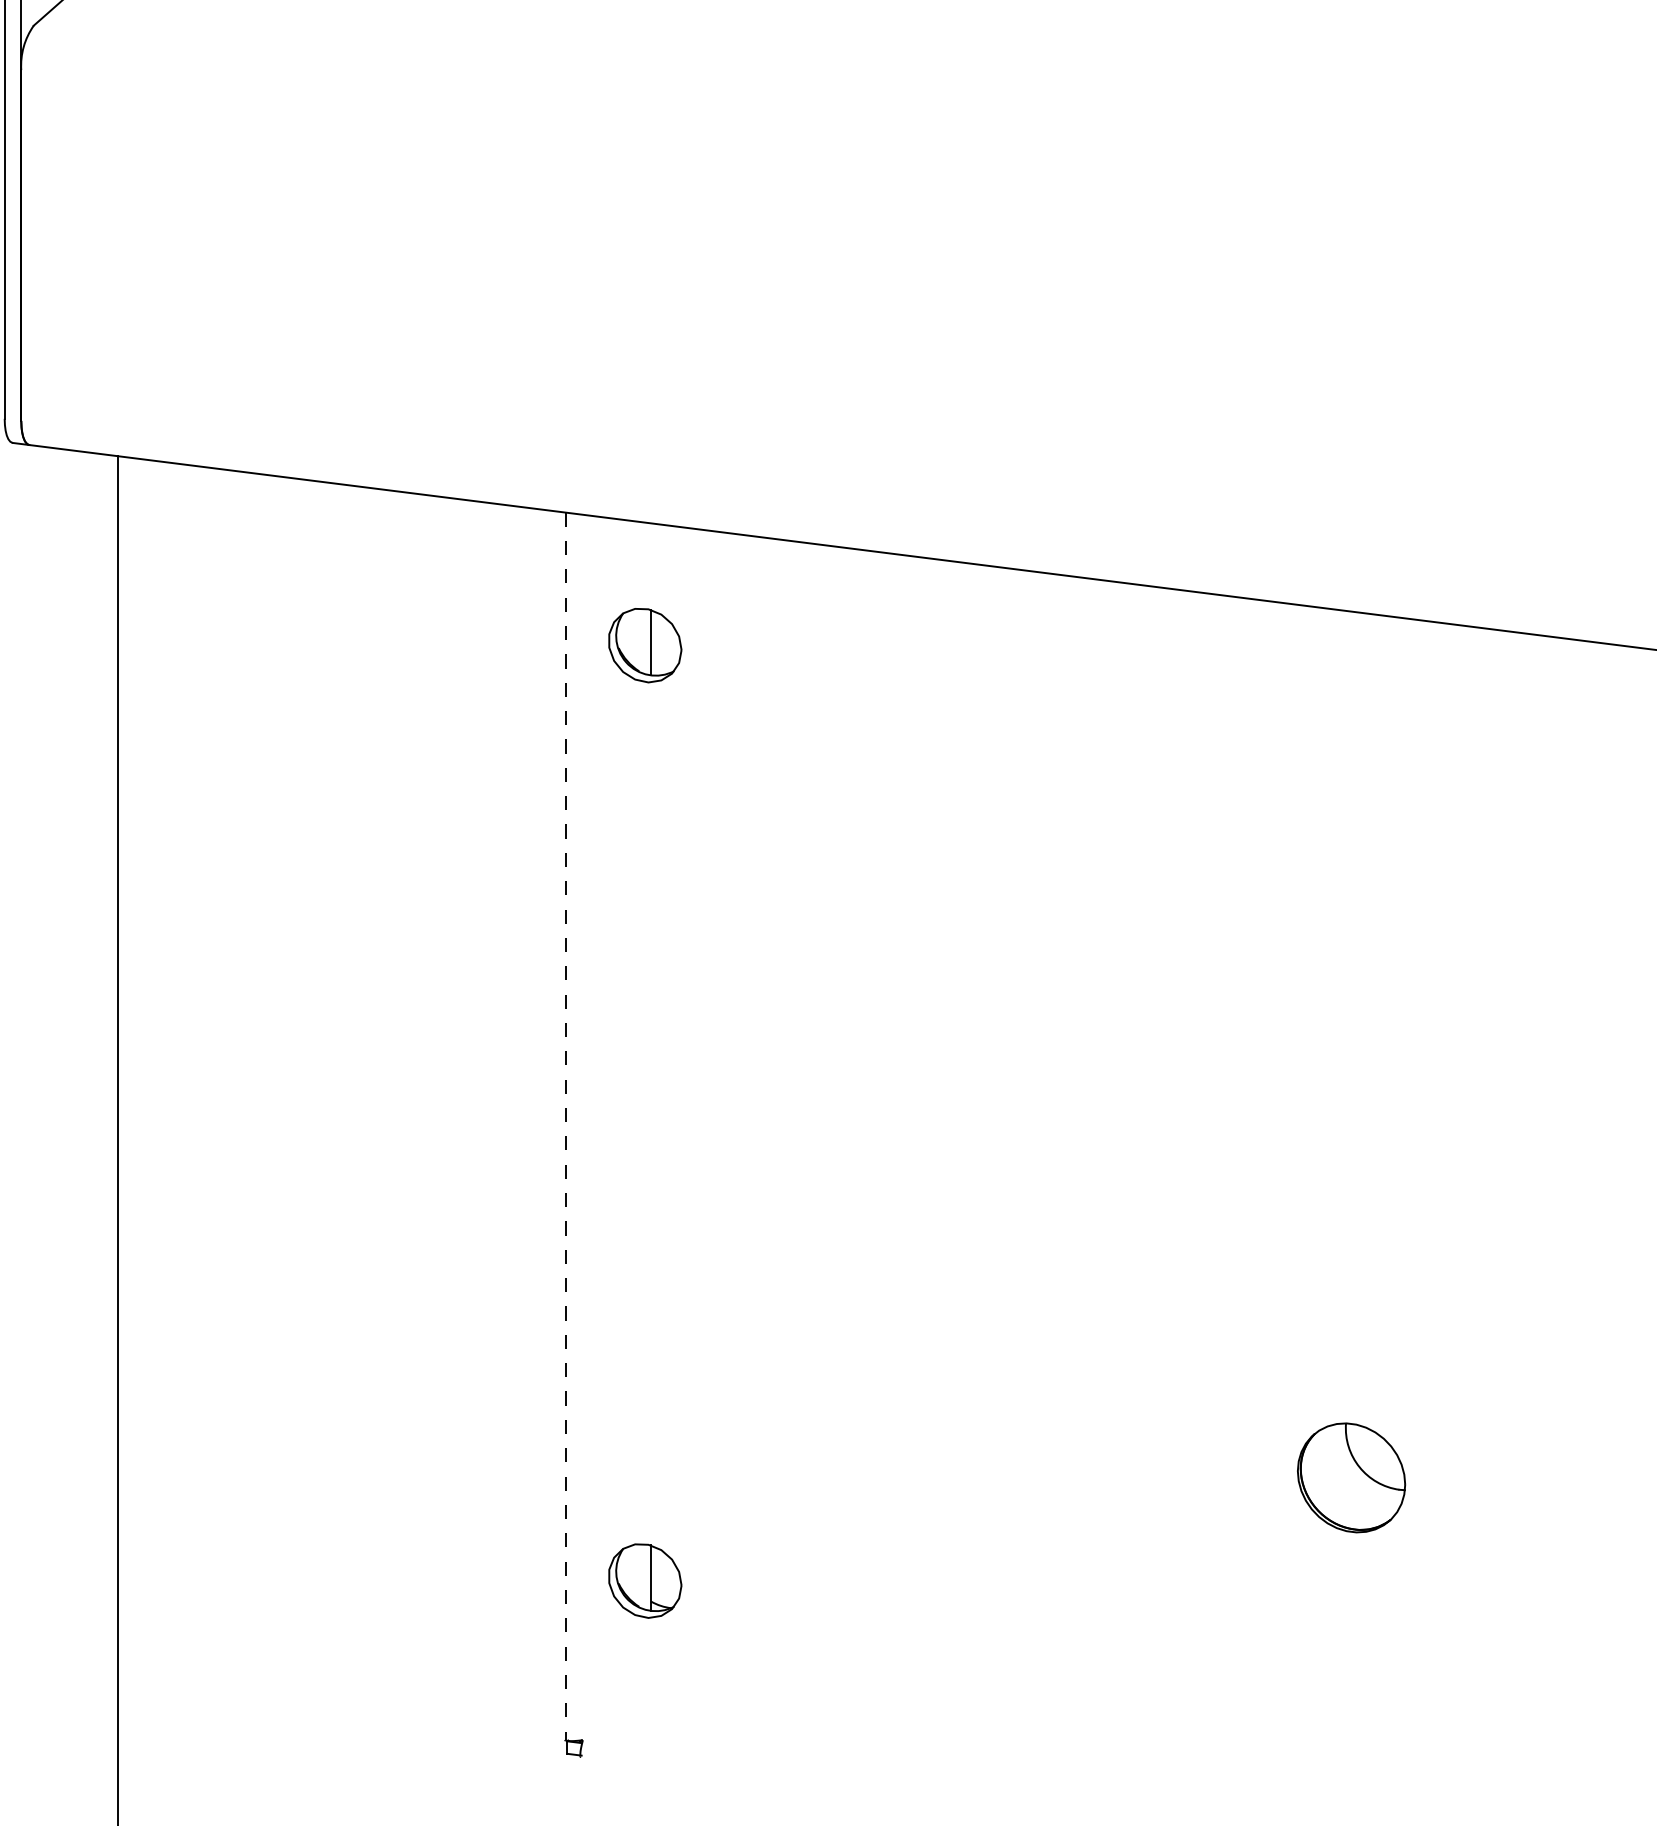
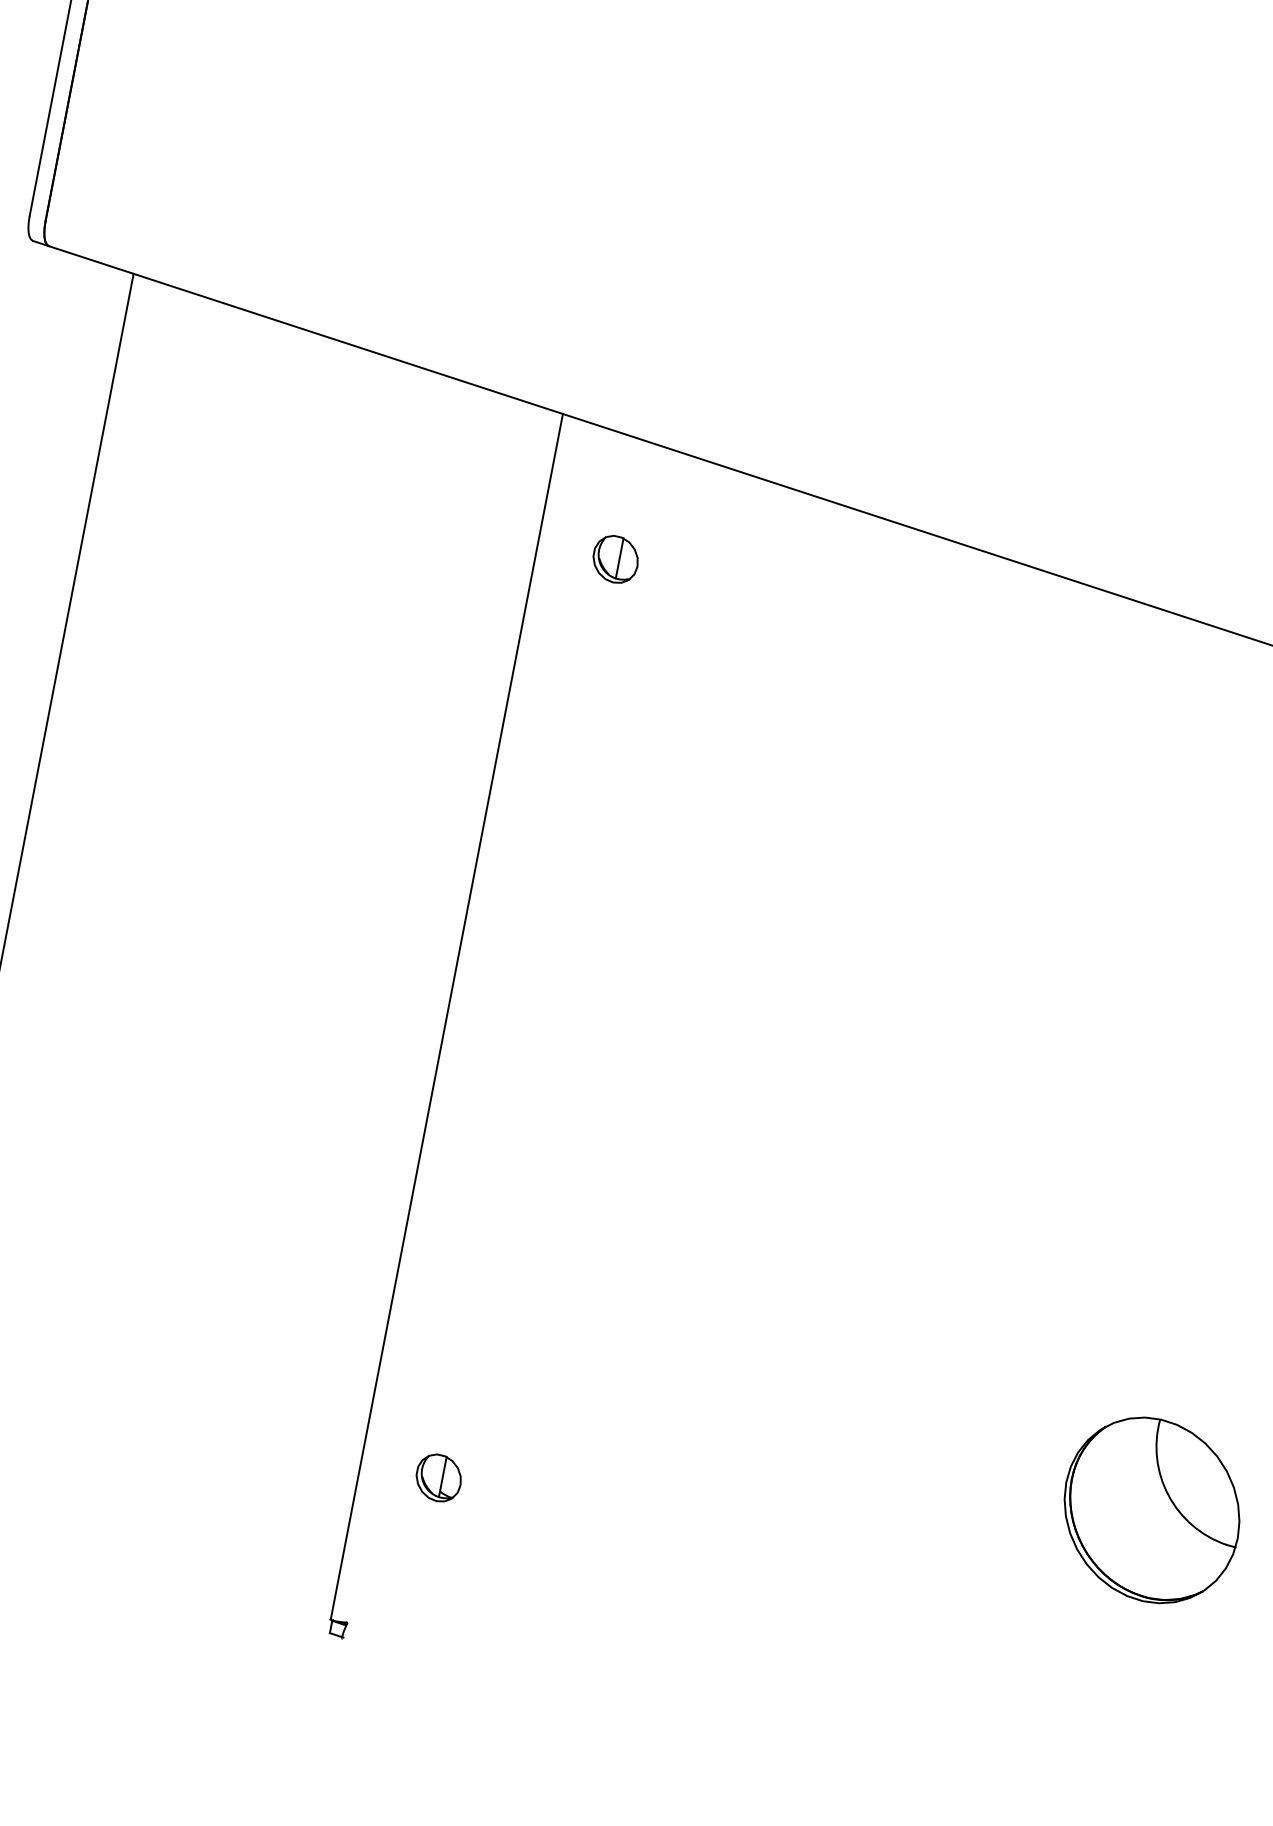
part: (644, 645) -> (615, 559), size x0.62
line: (565, 1126) -> (446, 1016), dashed -> solid
part: (1351, 1477) -> (1152, 1510), size x1.67
part: (644, 1580) -> (438, 1477), size x0.62

